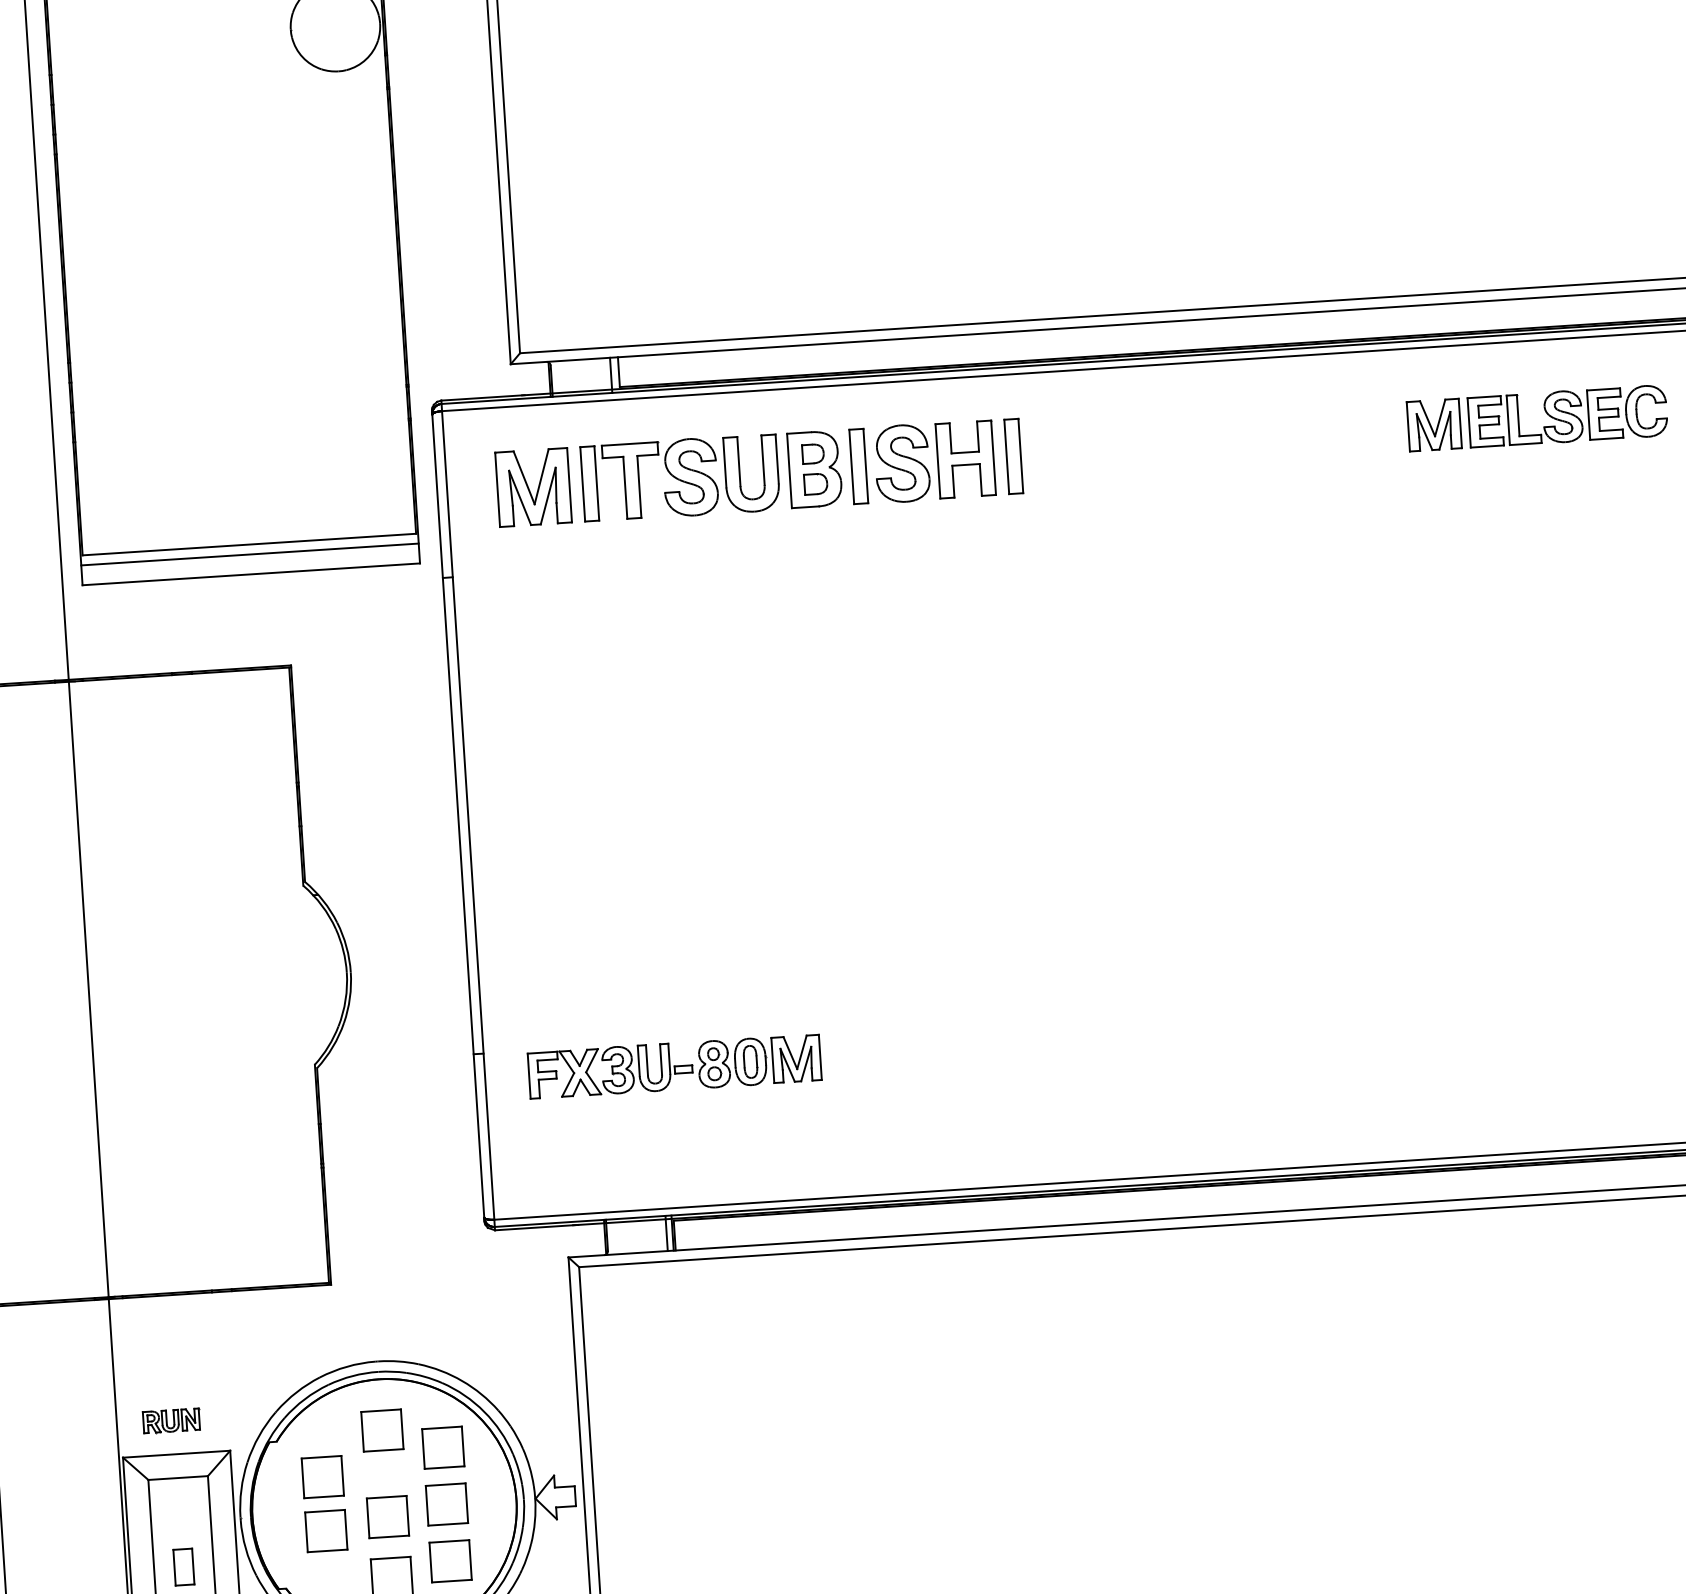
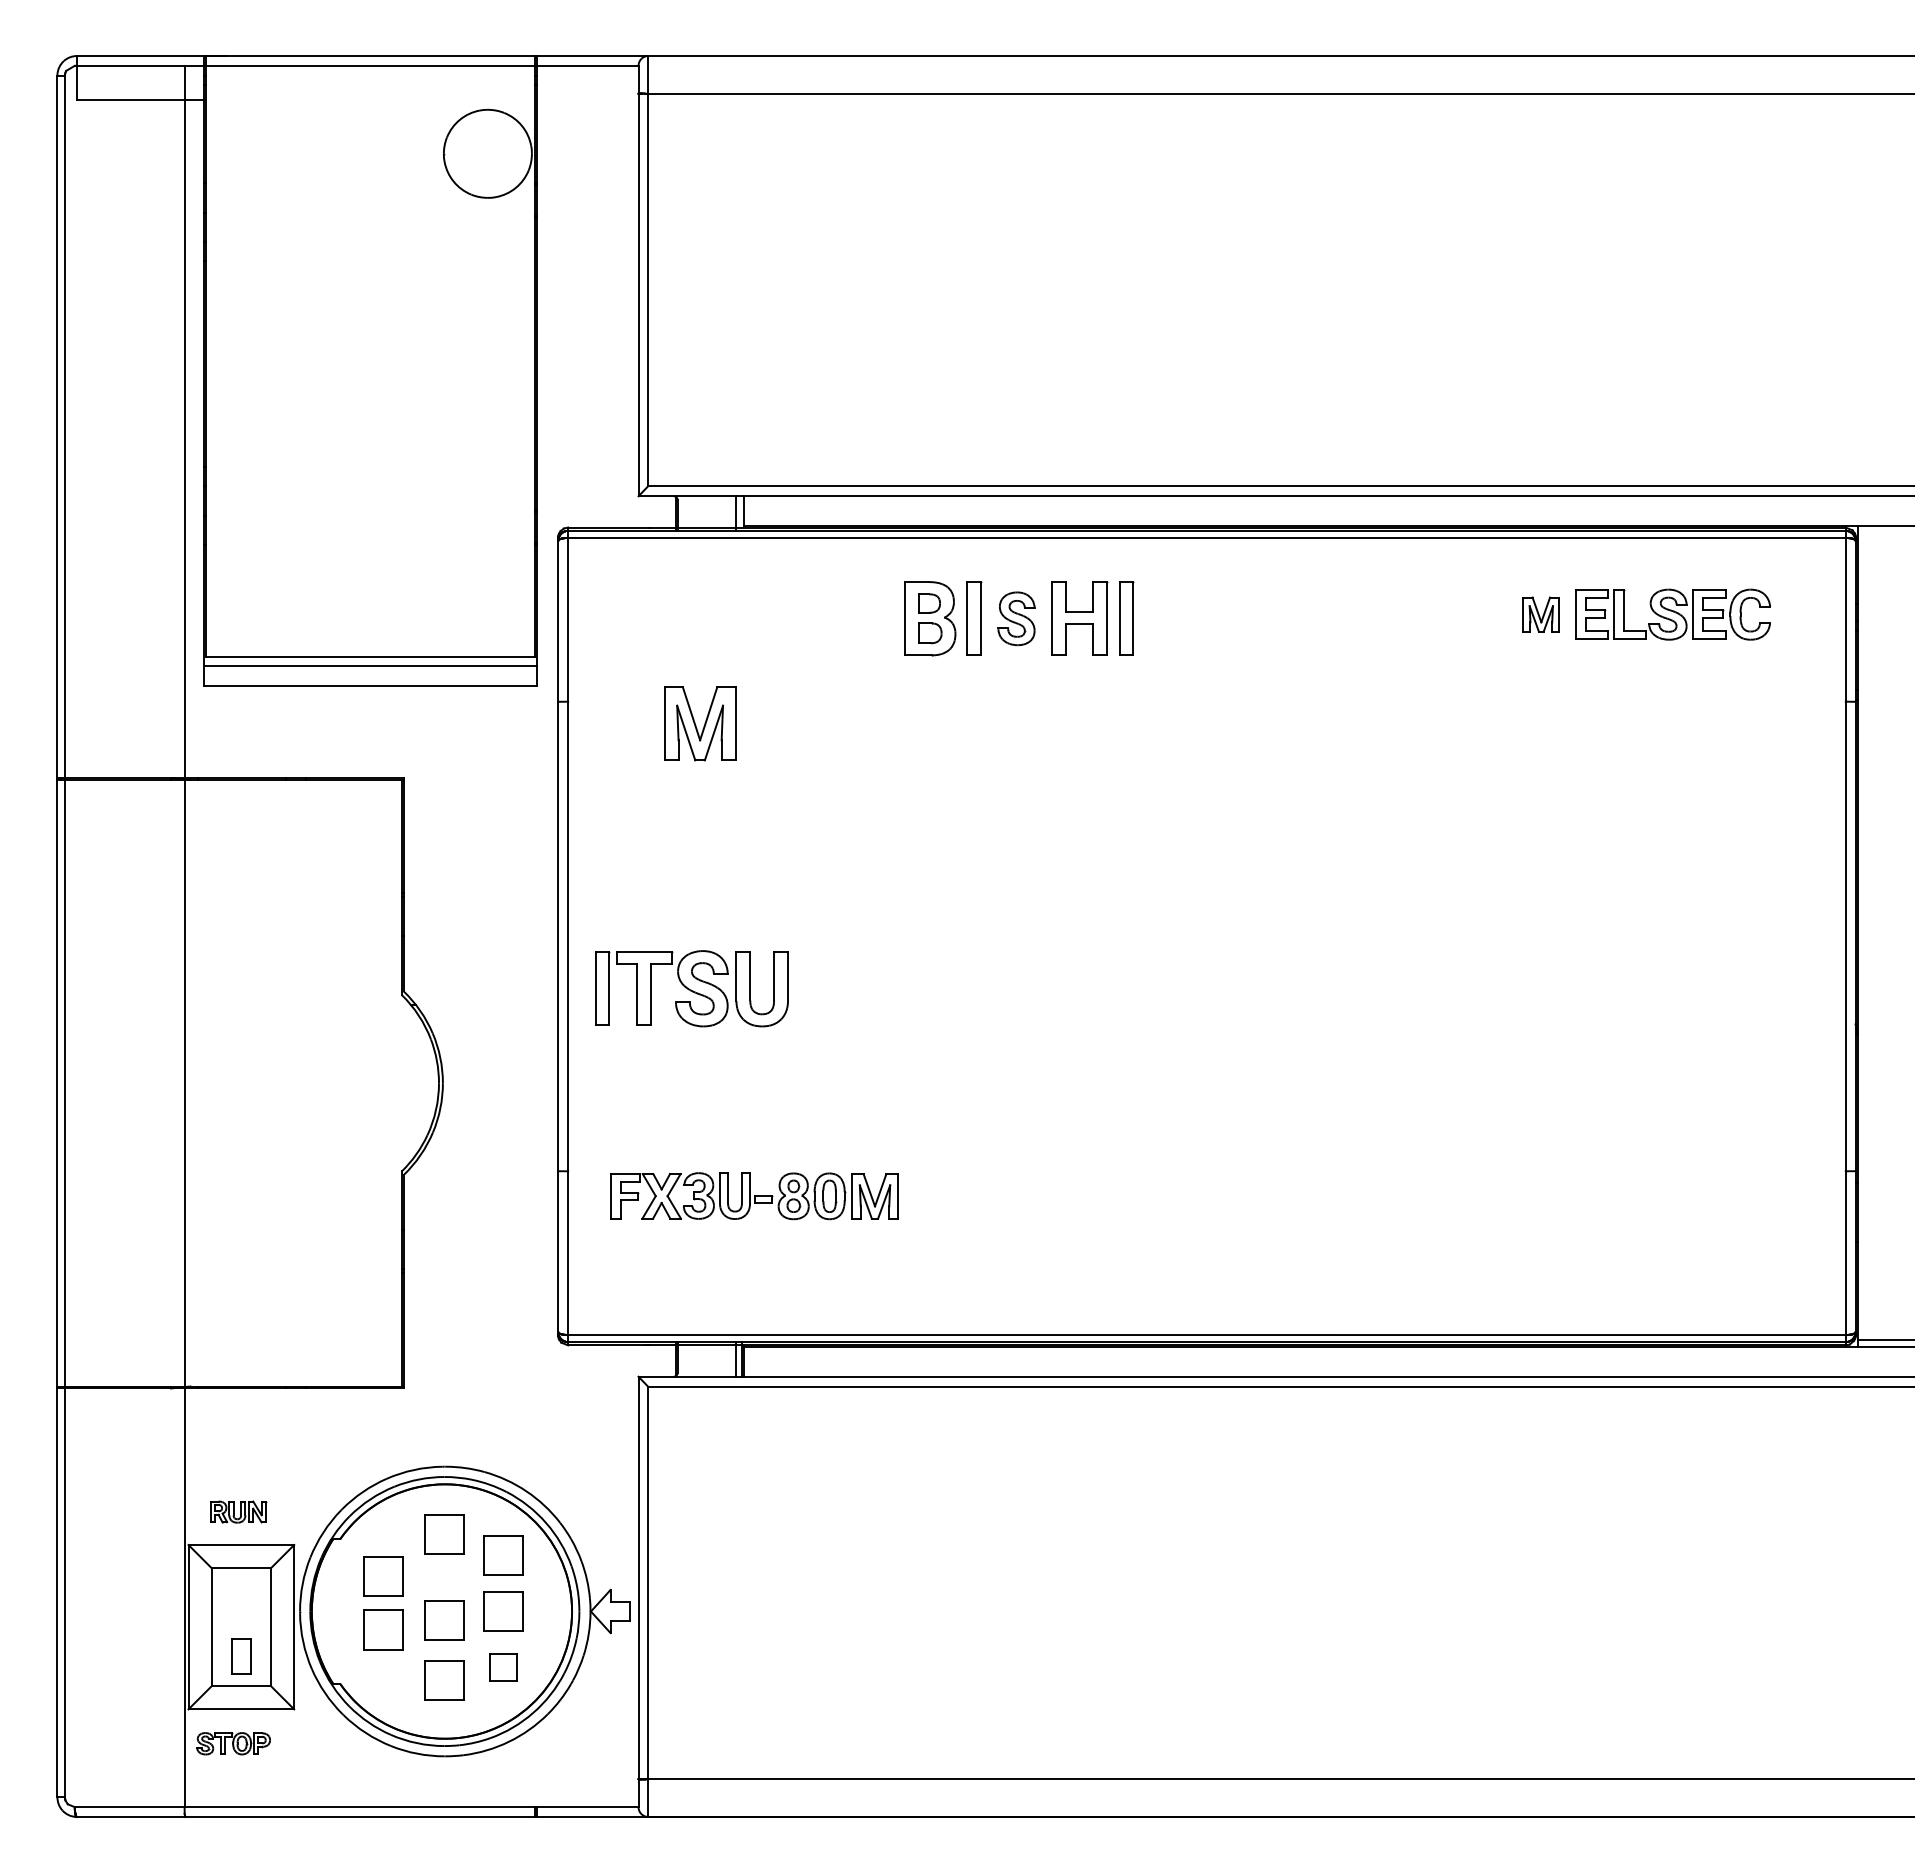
part: (1434, 424) -> (1541, 614), size x0.7
part: (902, 463) -> (1016, 618), size x0.7
part: (680, 477) -> (691, 988), moved
part: (533, 487) -> (700, 723), moved
part: (450, 1561) -> (503, 1667), size x0.7

